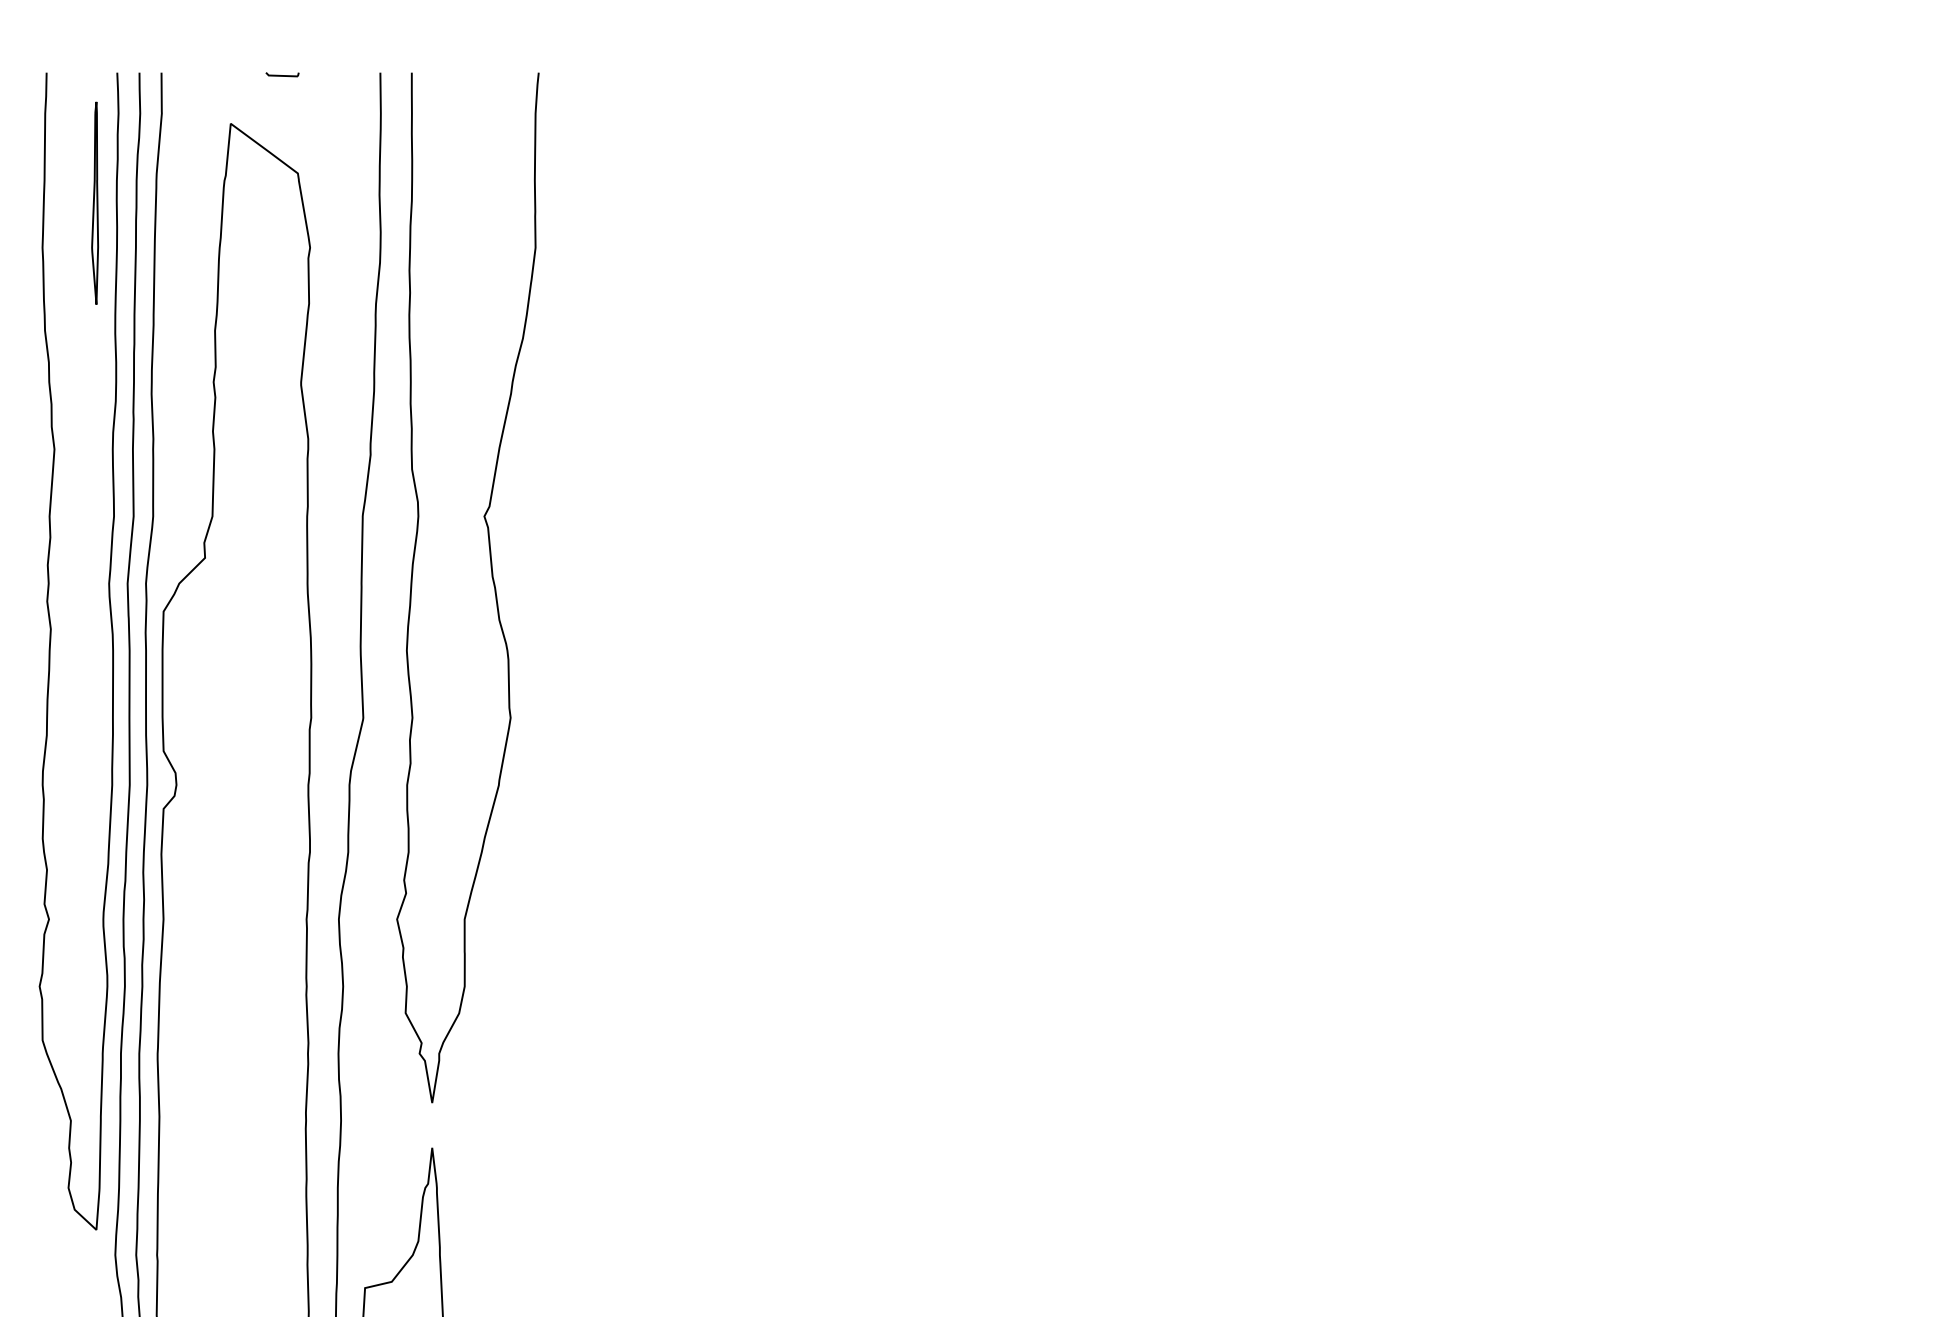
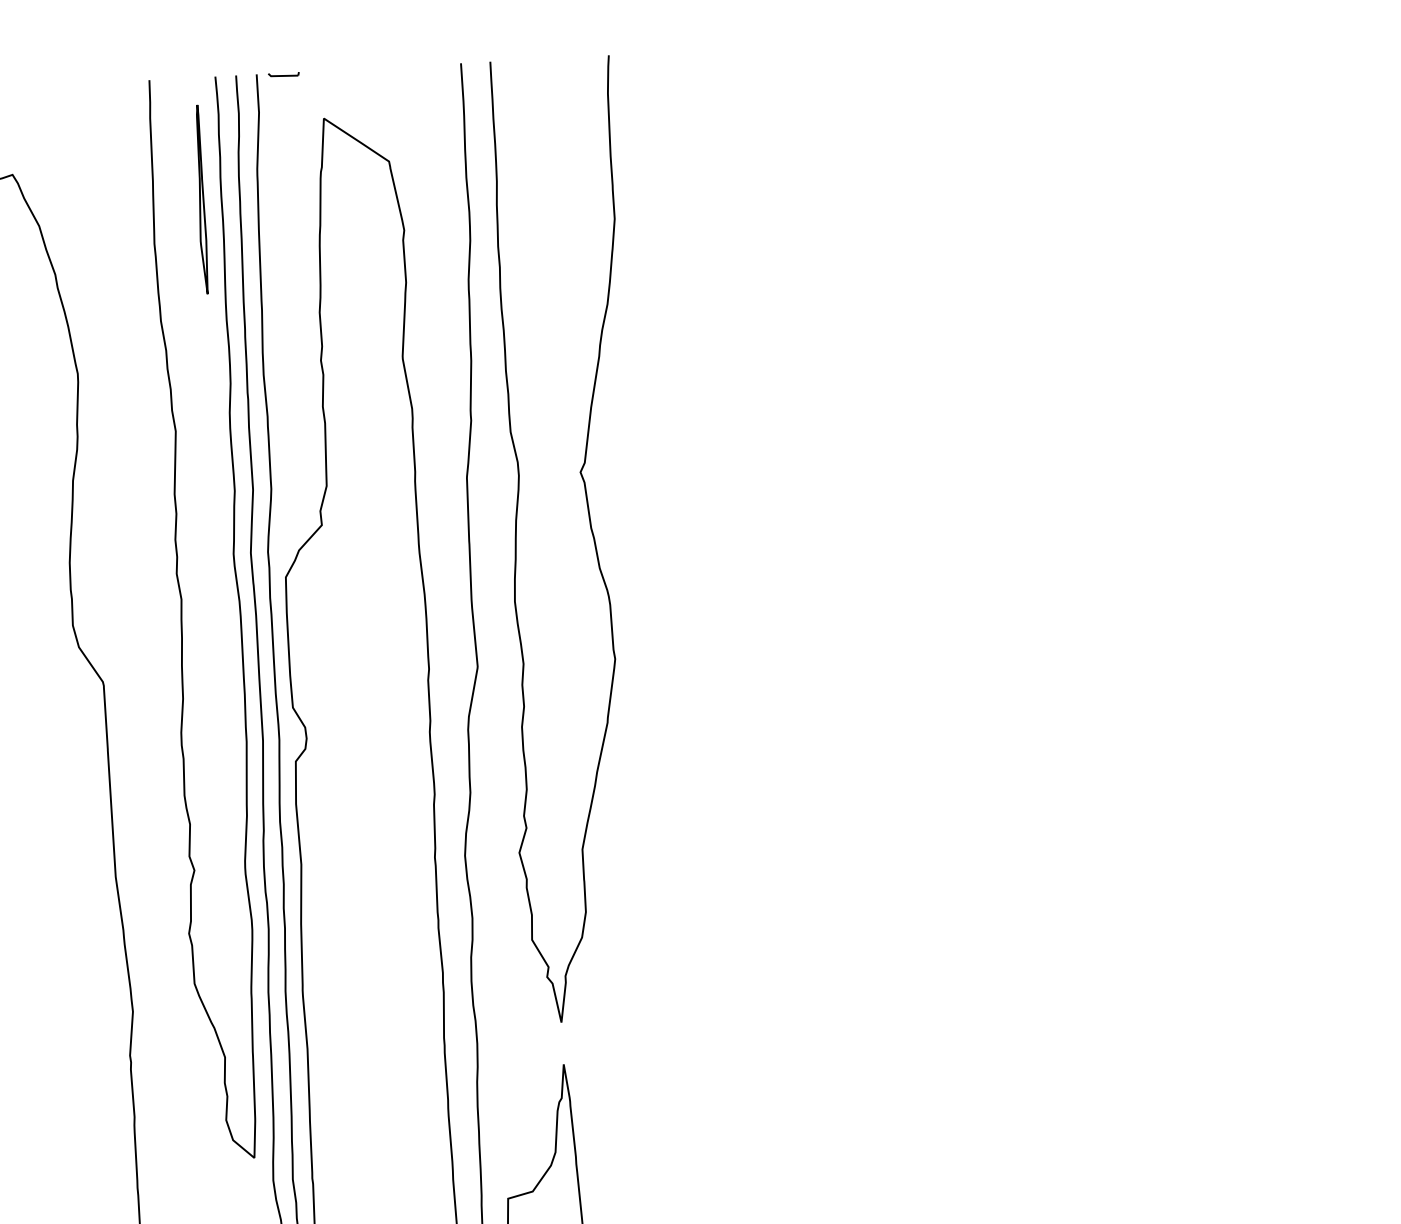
part: (282, 74) -> (283, 74), moved

